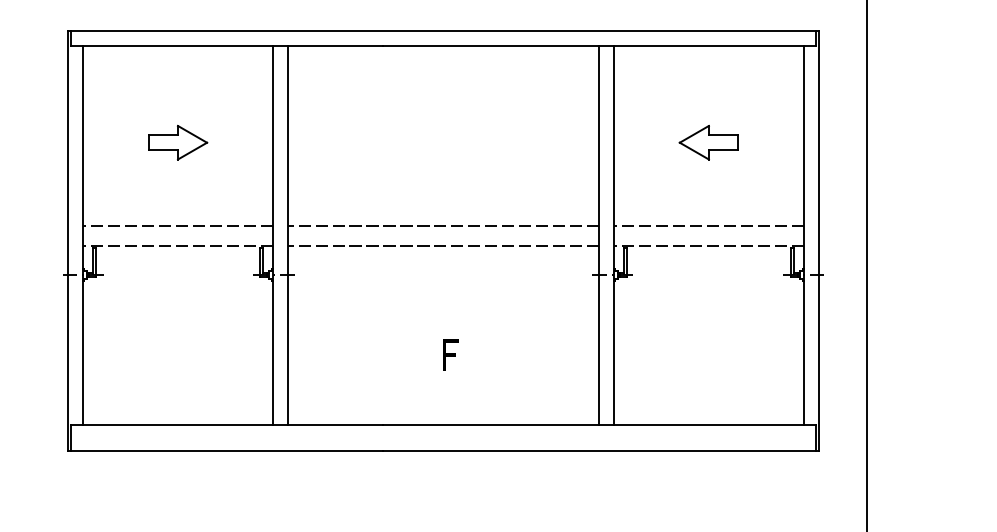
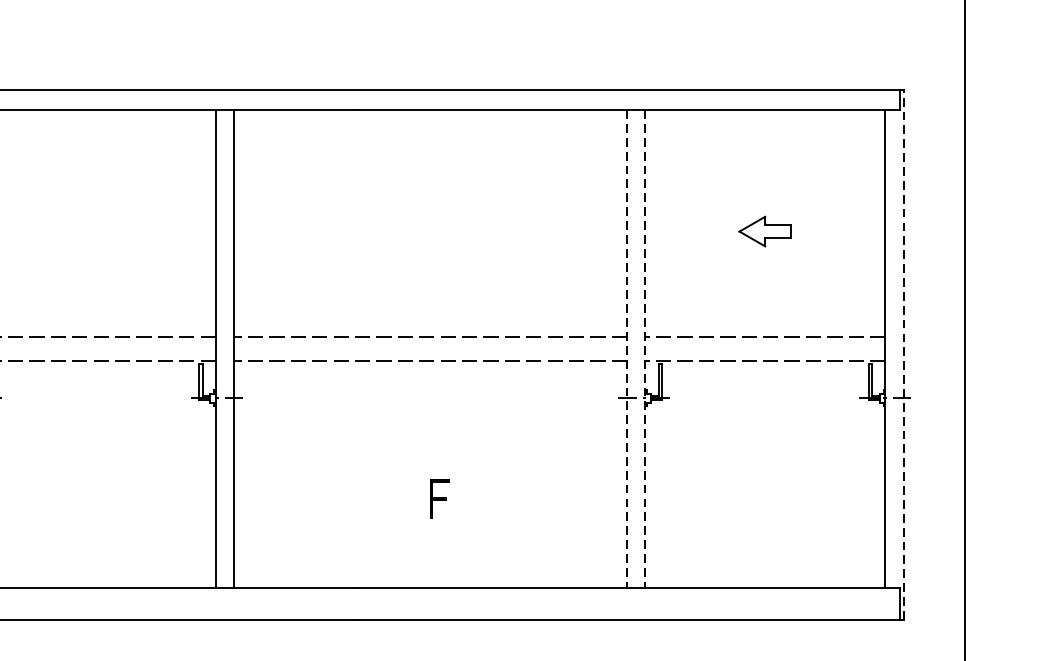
part: (178, 142) -> (96, 231), removed
part: (708, 142) -> (764, 231), size x0.7
line: (599, 236) -> (627, 349), solid -> dashed
line: (613, 236) -> (645, 349), solid -> dashed
line: (818, 240) -> (903, 354), solid -> dashed

